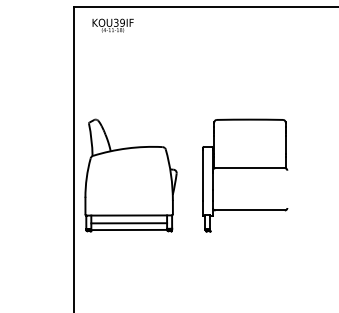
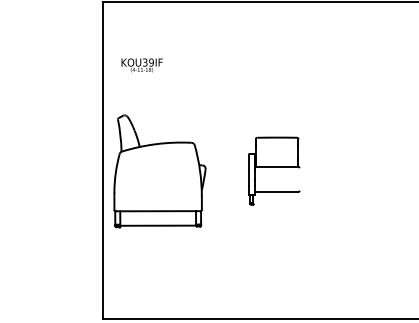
text: (112, 25) -> (141, 65), moved
part: (245, 174) -> (274, 170), size x0.6
line: (129, 222) -> (158, 218), removed

